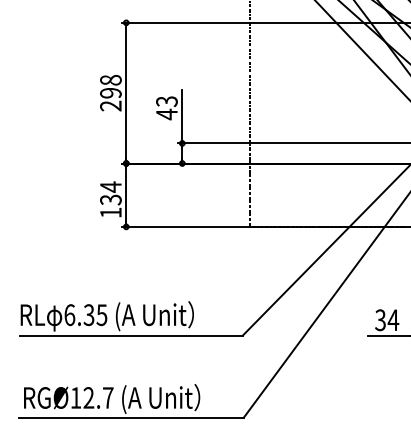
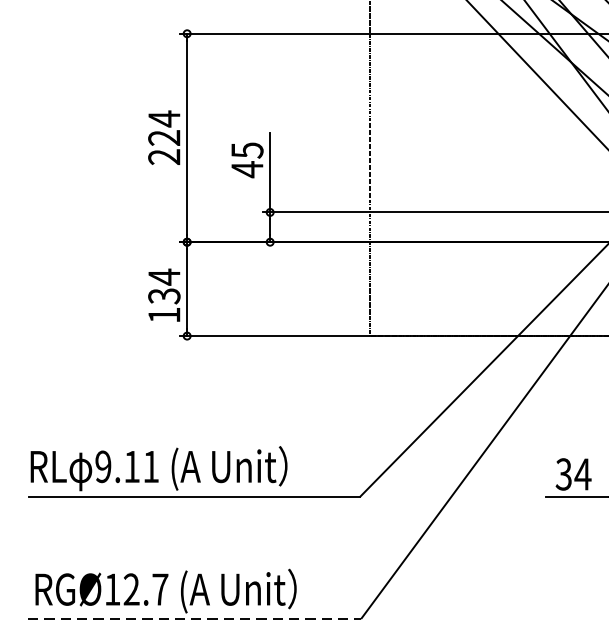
text: (110, 86) -> (163, 128), 298 -> 224
text: (166, 101) -> (246, 150), 43 -> 45
text: (85, 315) -> (126, 467), 6.35 -> 9.11
line: (131, 417) -> (194, 618), solid -> dashed

